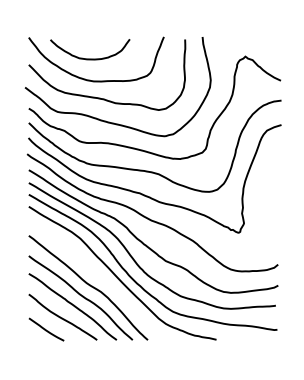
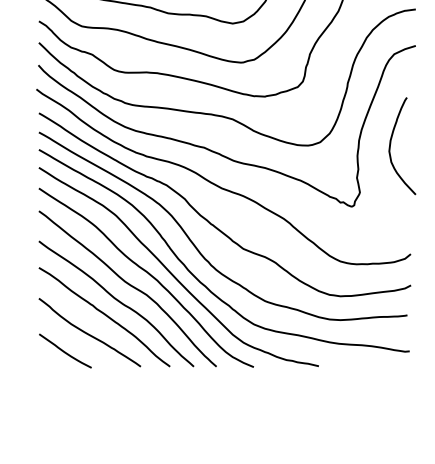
curve: (265, 191) -> (391, 145), added
curve: (101, 278) -> (147, 274), added

